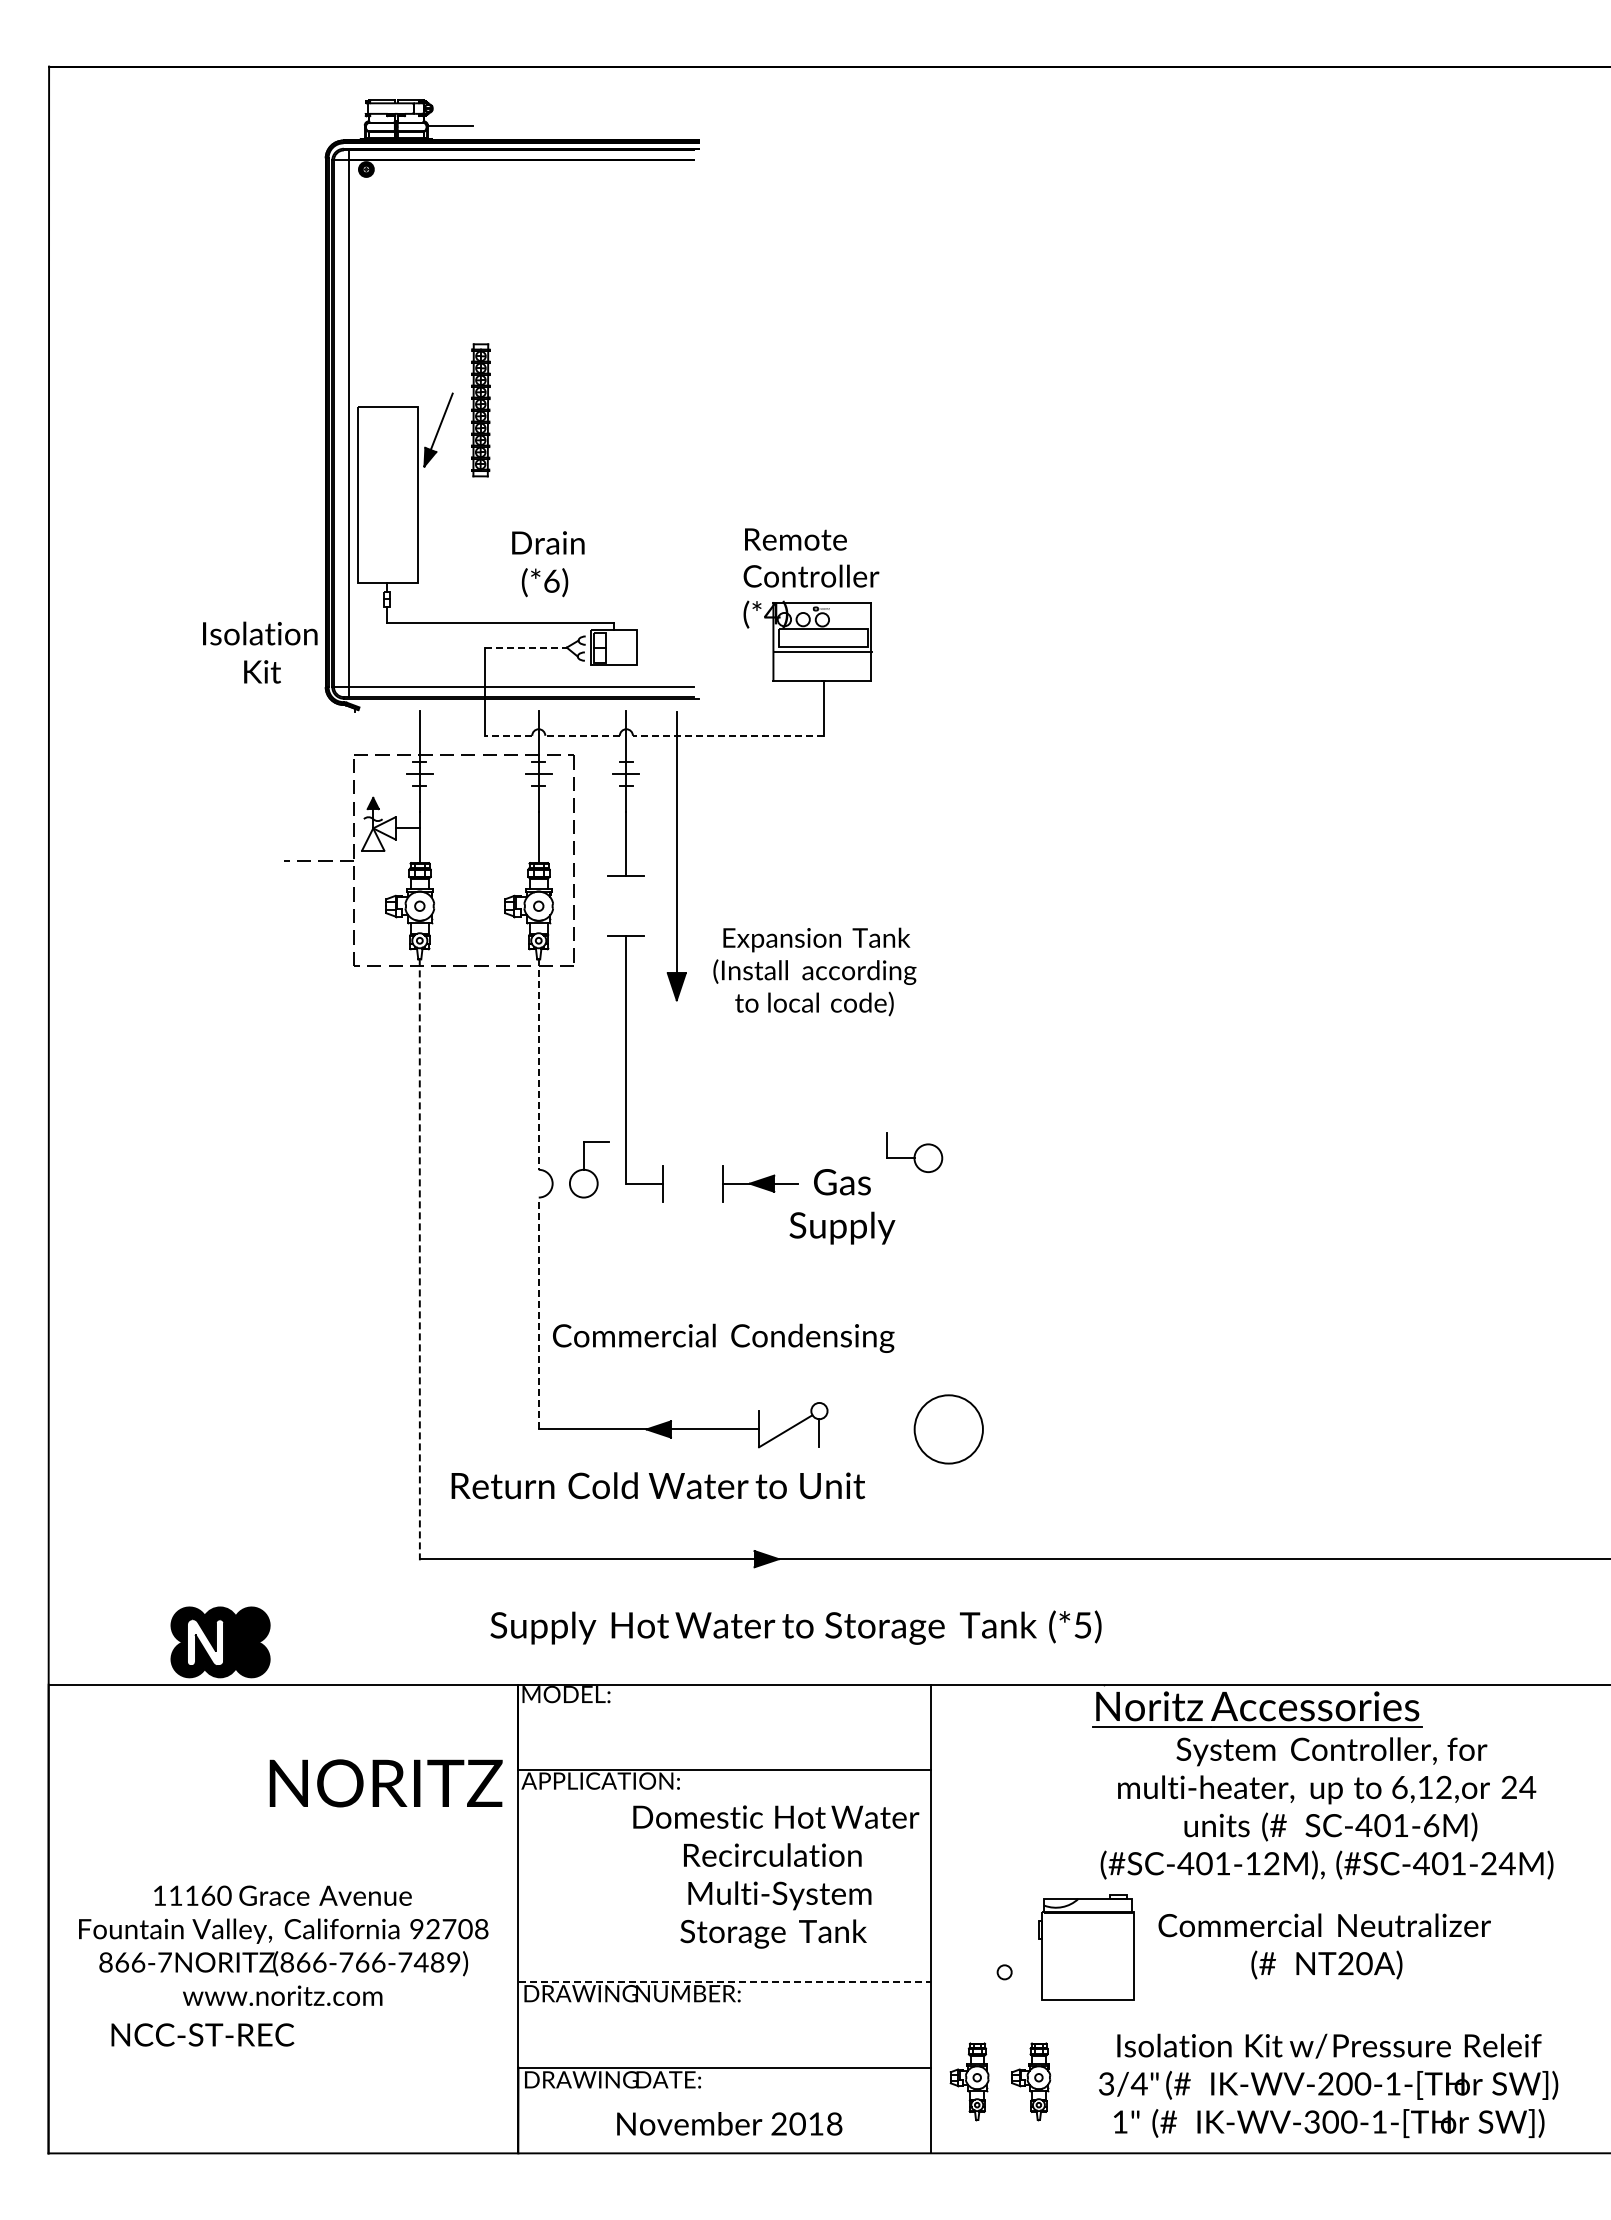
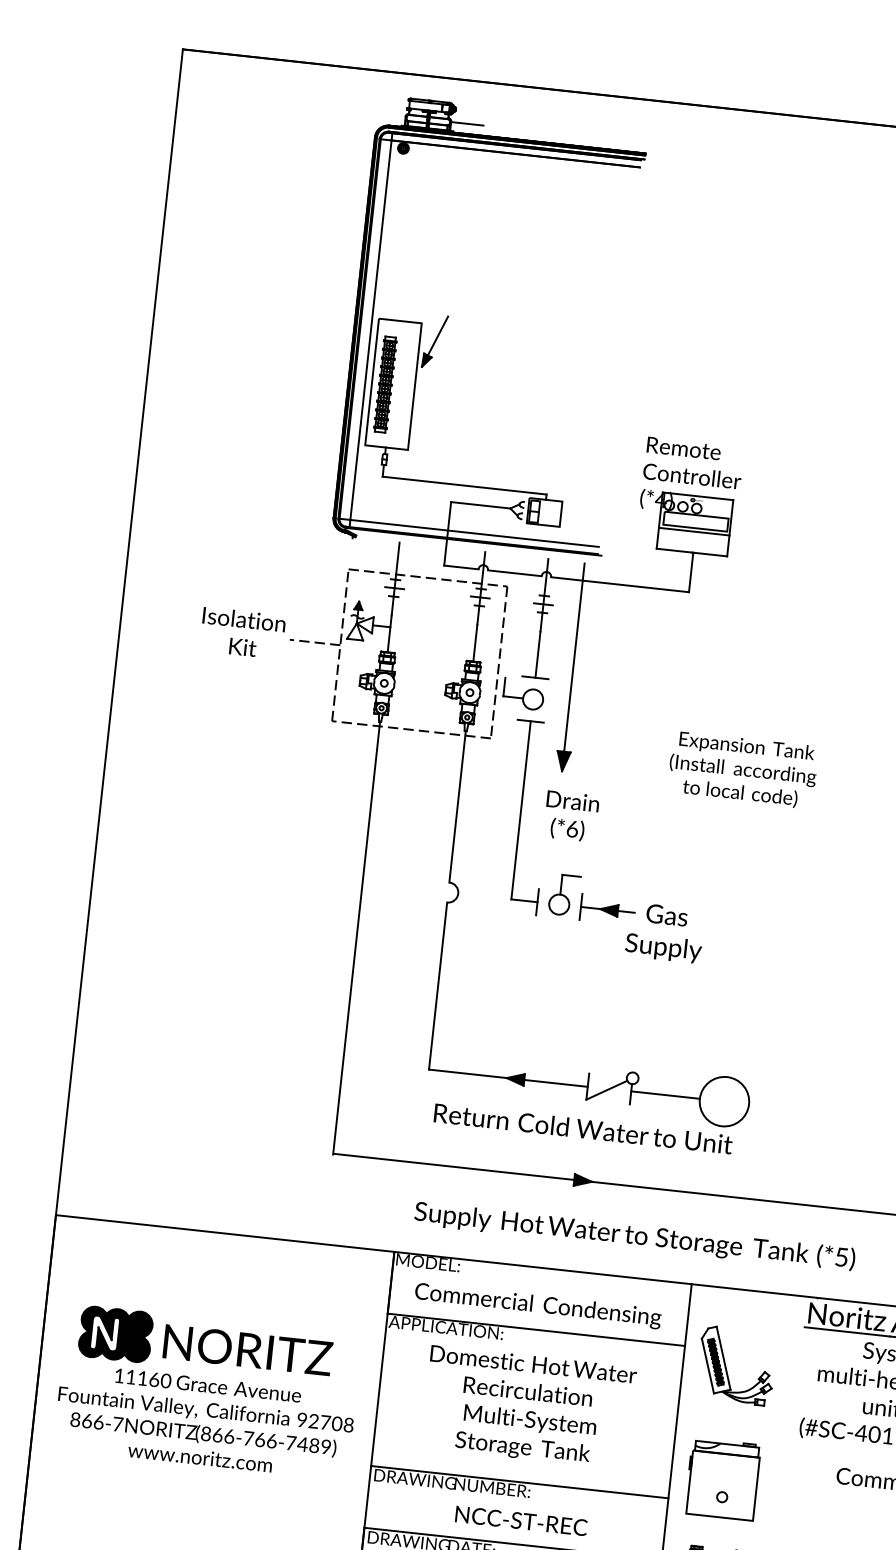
part: (480, 410) -> (385, 384), moved
text: (548, 564) -> (571, 816), moved
line: (526, 647) -> (481, 505), dashed -> solid
text: (260, 652) -> (242, 633), moved
line: (508, 735) -> (461, 567), dashed -> solid
line: (582, 735) -> (514, 573), dashed -> solid
line: (728, 735) -> (620, 584), dashed -> solid
text: (814, 971) -> (742, 769), moved
line: (538, 1065) -> (457, 807), dashed -> solid
part: (914, 1152) -> (523, 694), moved
part: (589, 1169) -> (564, 894), moved
line: (419, 1260) -> (356, 938), dashed -> solid
line: (538, 1313) -> (437, 986), dashed -> solid
text: (723, 1337) -> (538, 1305), moved
line: (866, 1429) -> (665, 1095), added
text: (658, 1485) -> (583, 1128), moved
text: (795, 1627) -> (634, 1236), moved
part: (220, 1642) -> (115, 1334), moved
text: (385, 1783) -> (247, 1350), moved
part: (991, 1794) -> (726, 1368), added
text: (776, 1876) -> (529, 1407), moved
part: (1086, 1947) -> (722, 1479), moved
line: (725, 1981) -> (520, 1481), dashed -> solid
text: (202, 2034) -> (521, 1520), moved

